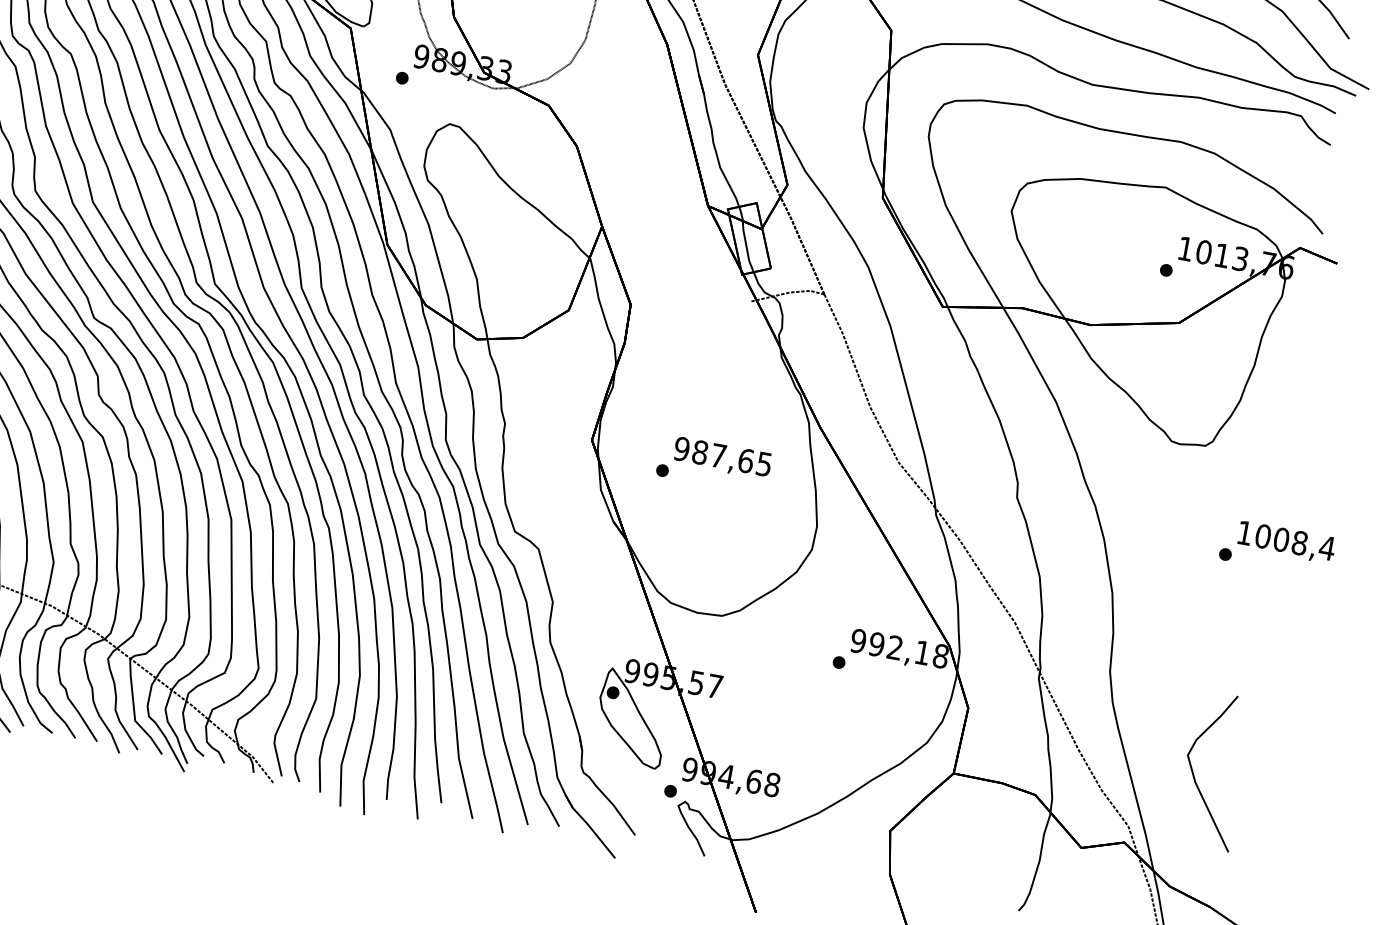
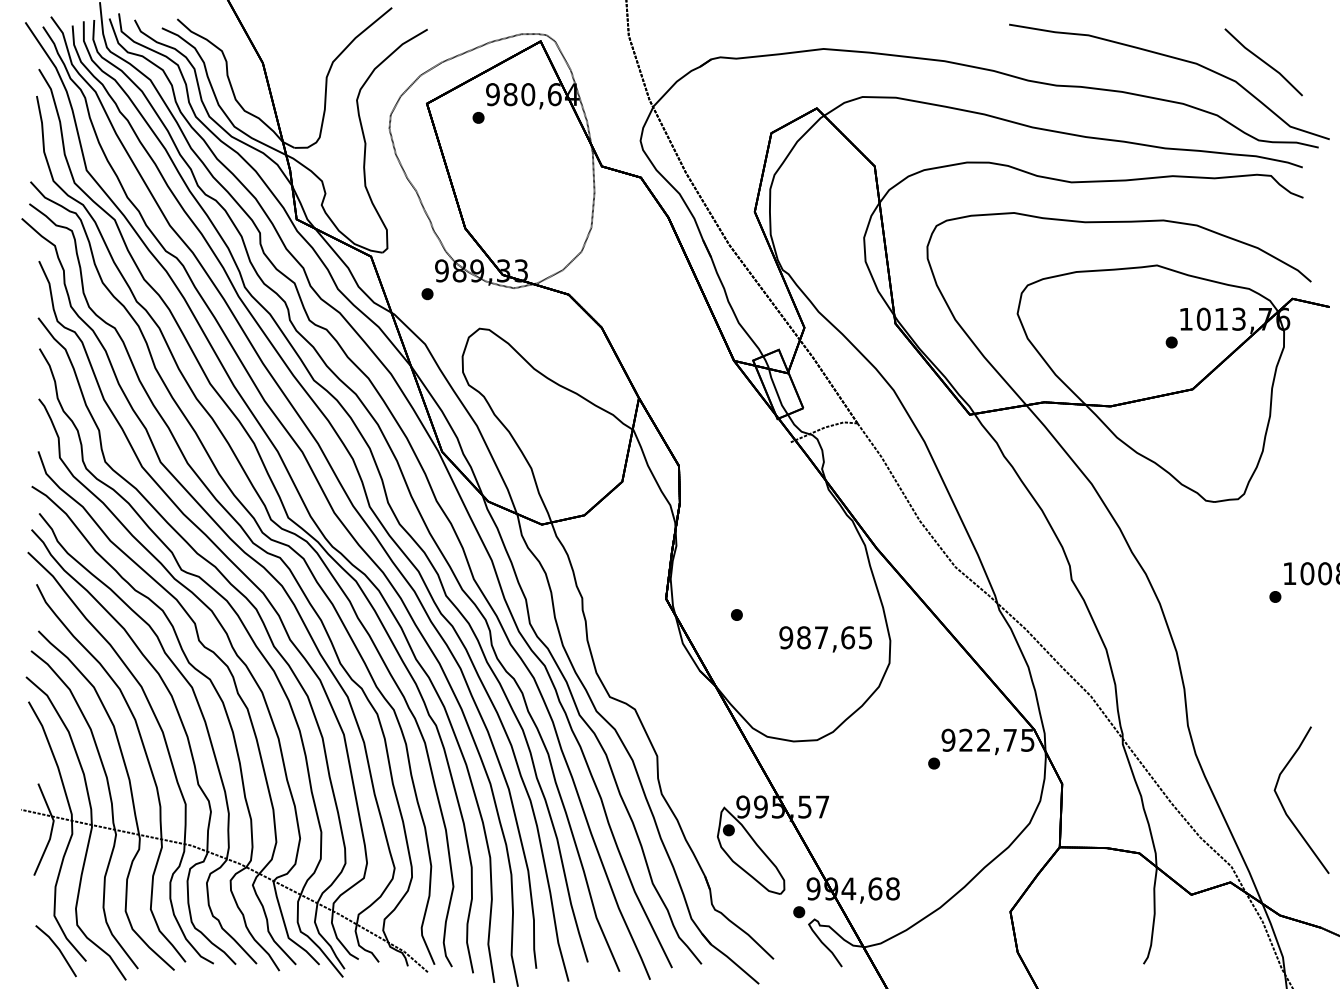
text: (722, 458) -> (825, 639), moved
text: (908, 649) -> (996, 739), 992,18 -> 922,75

